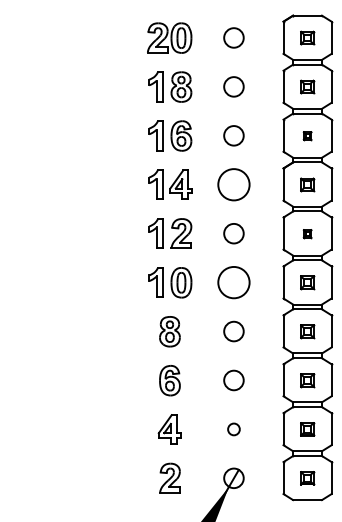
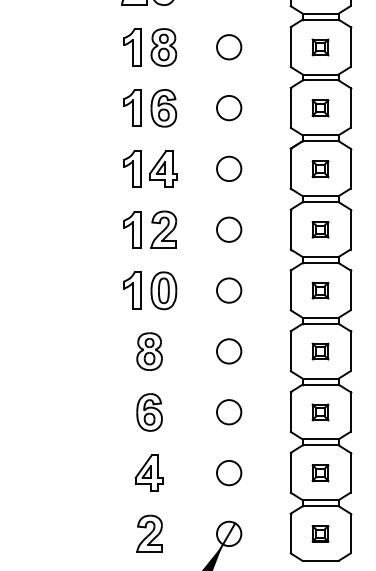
part: (307, 135) -> (320, 107), size x1.67
circle: (233, 184) -> (228, 168), size x0.62
part: (307, 233) -> (320, 229), size x1.67
circle: (233, 282) -> (228, 290), size x0.62
circle: (233, 429) -> (228, 473), size x1.67

